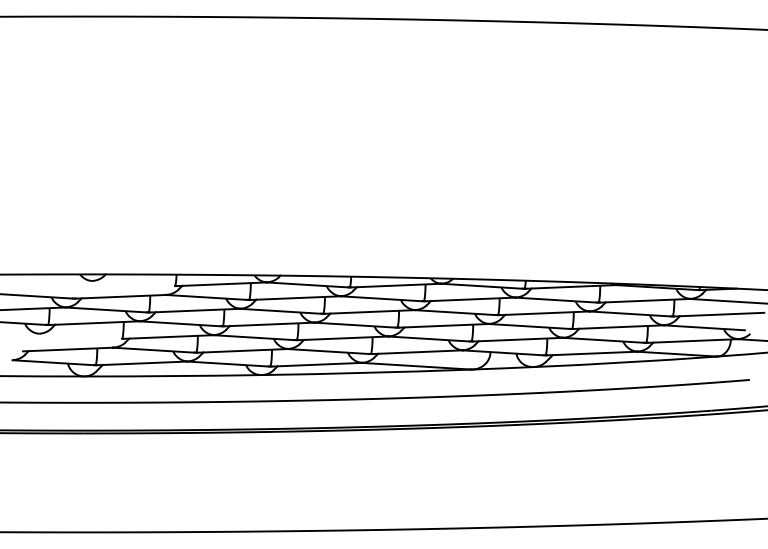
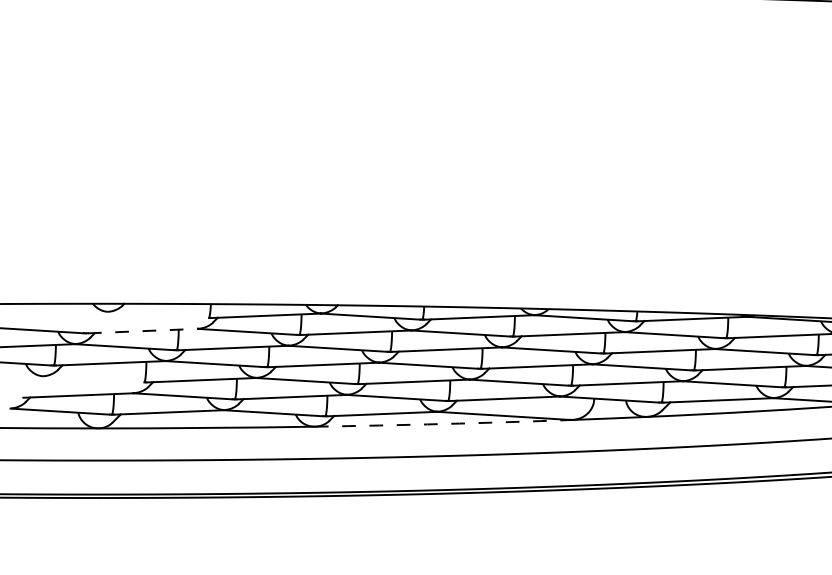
line: (121, 296) -> (143, 330), solid -> dashed
arc: (367, 372) -> (444, 423), solid -> dashed

